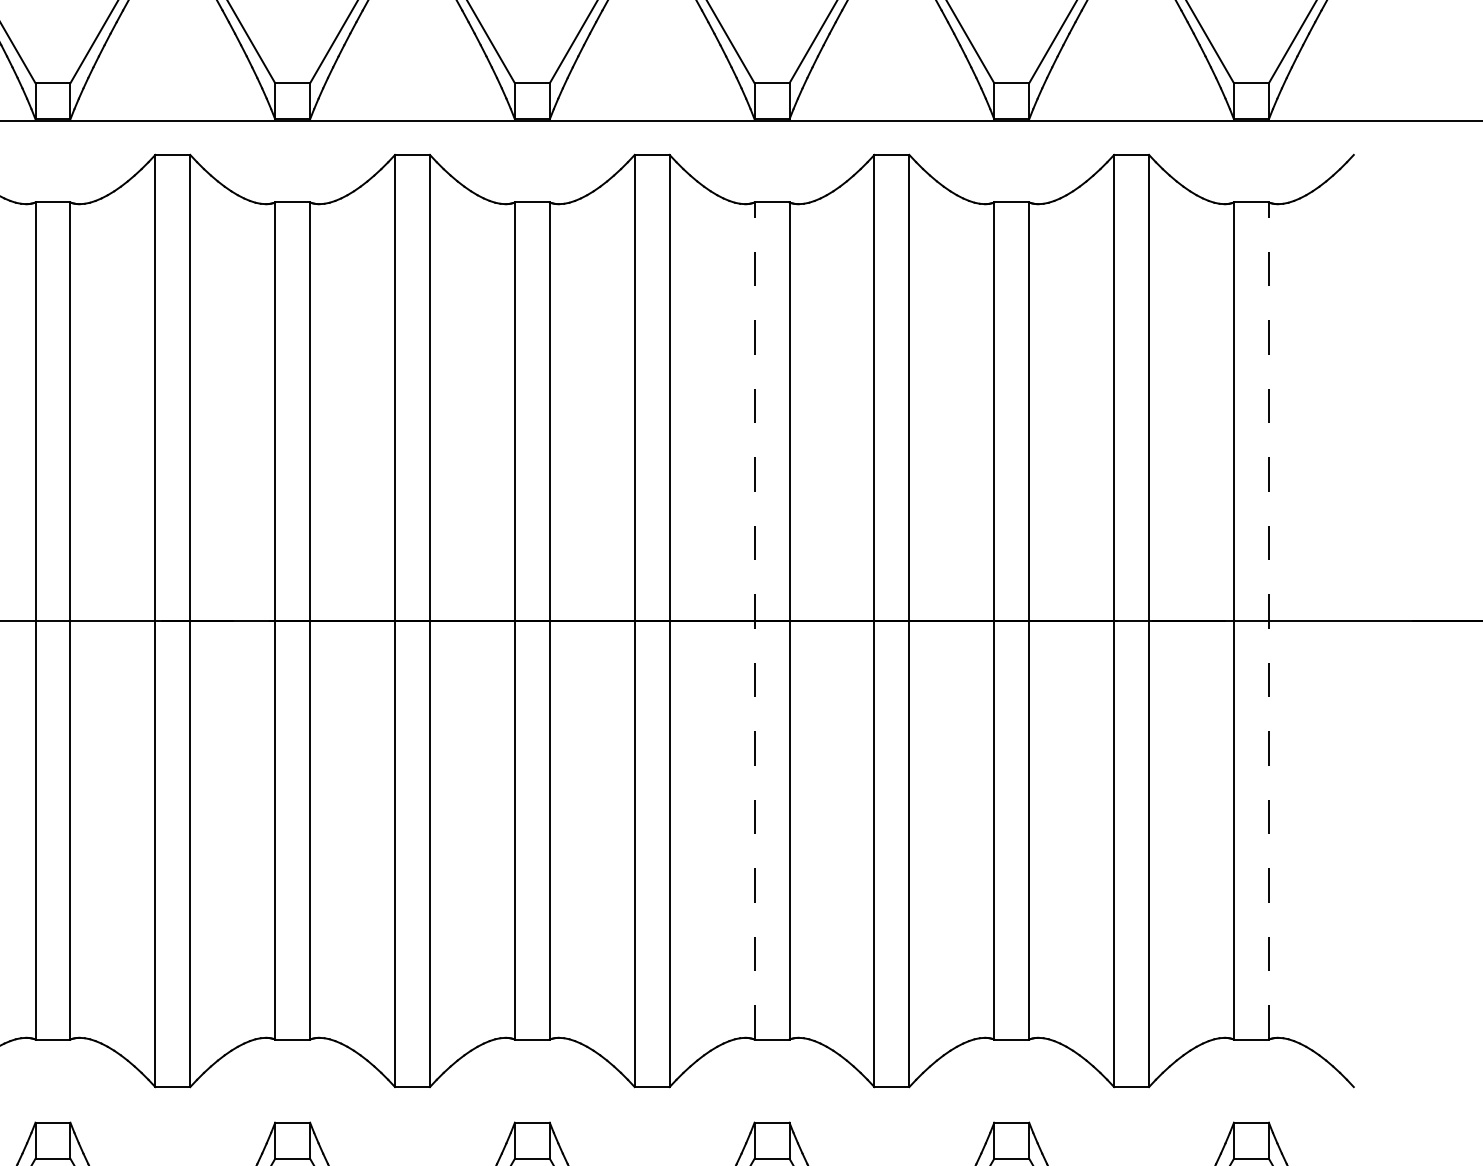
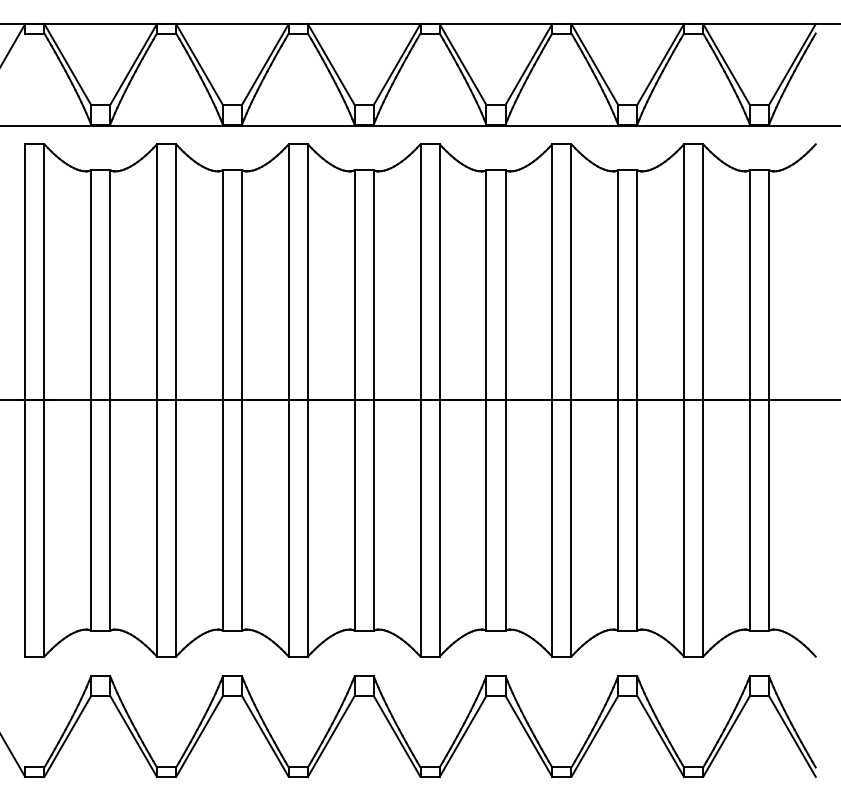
line: (754, 621) -> (486, 400), dashed -> solid
line: (1269, 621) -> (769, 400), dashed -> solid

